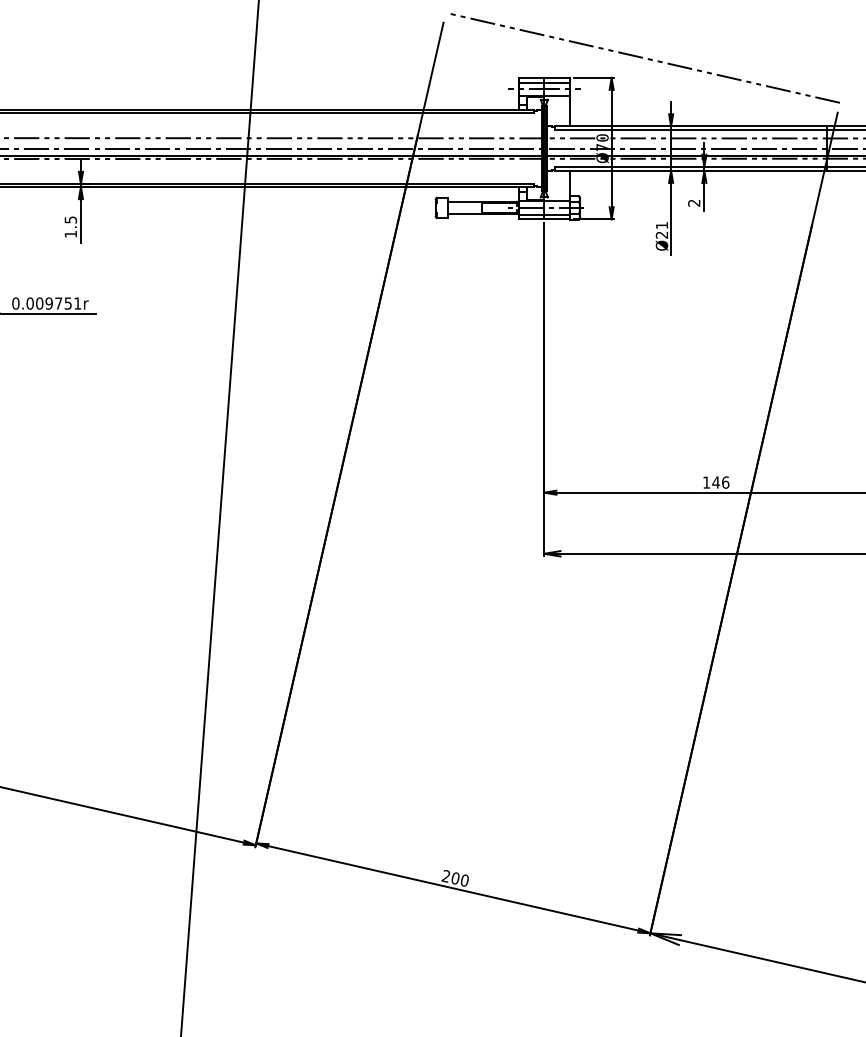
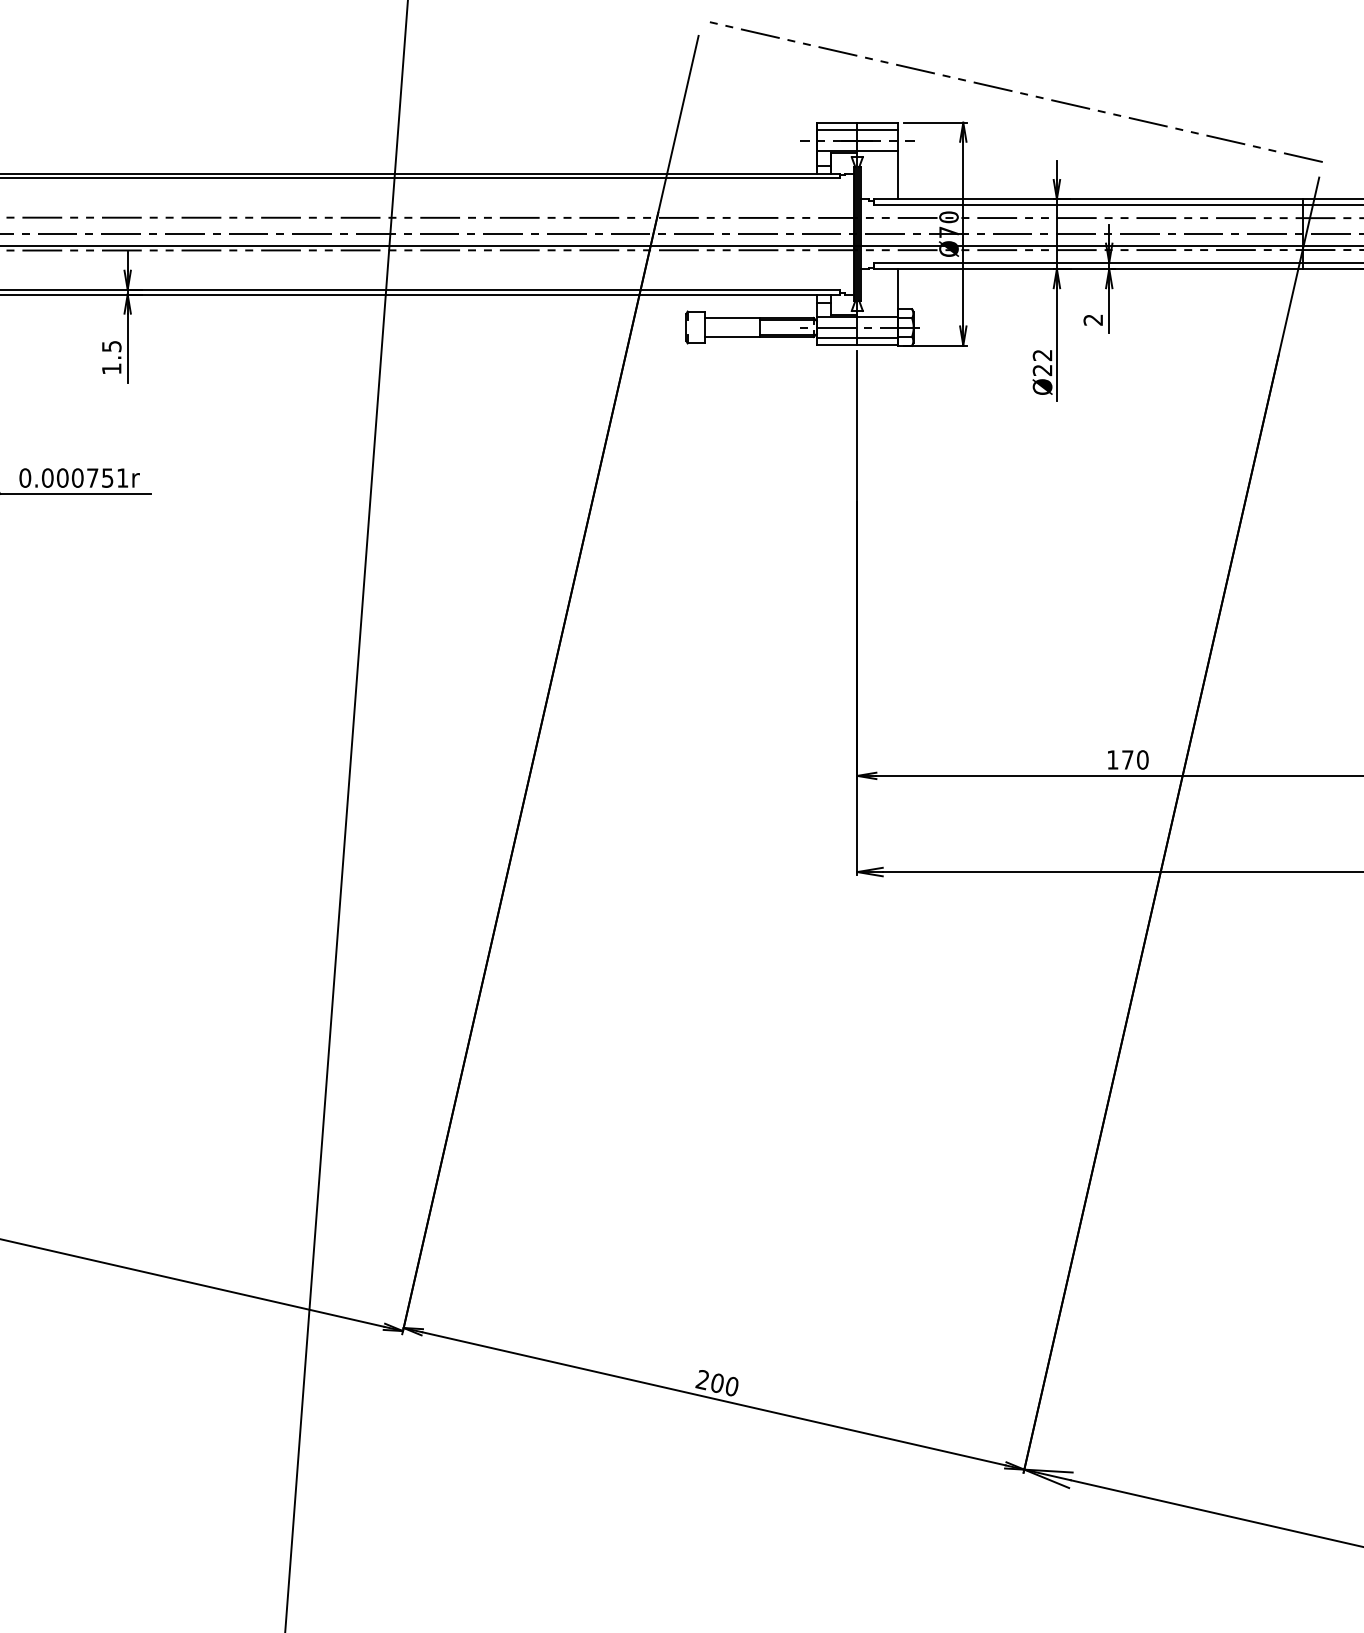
text: (661, 225) -> (1041, 355), Ø21 -> Ø22
text: (48, 303) -> (76, 477), 0.009751r -> 0.000751r
text: (720, 482) -> (1134, 759), 146 -> 170

